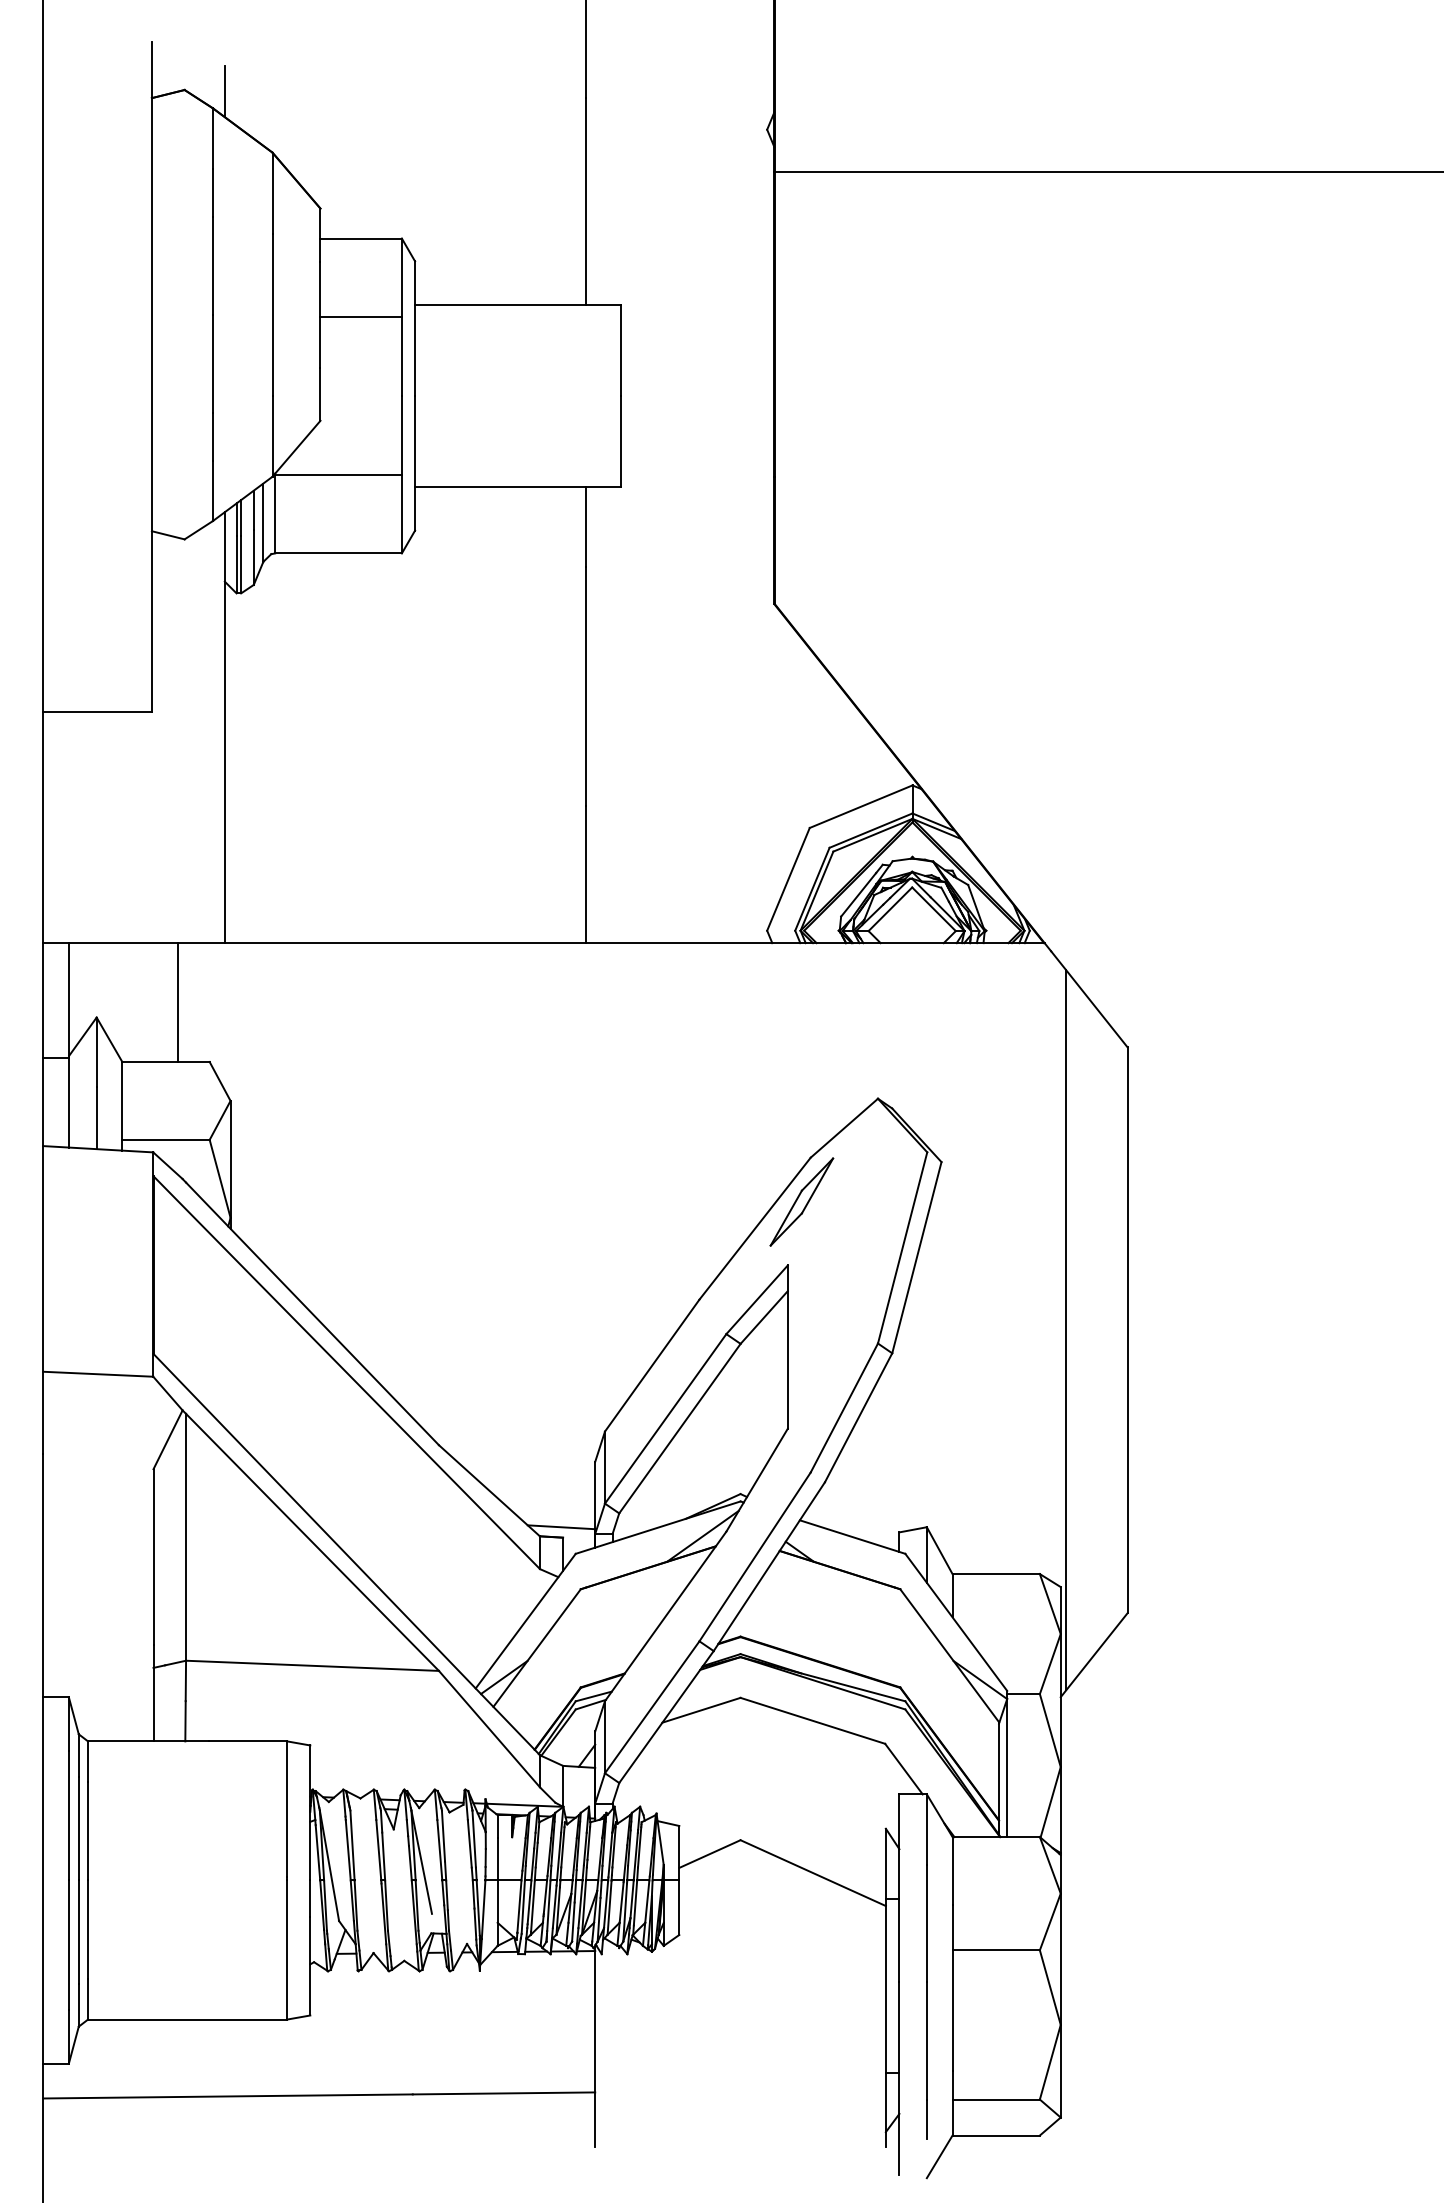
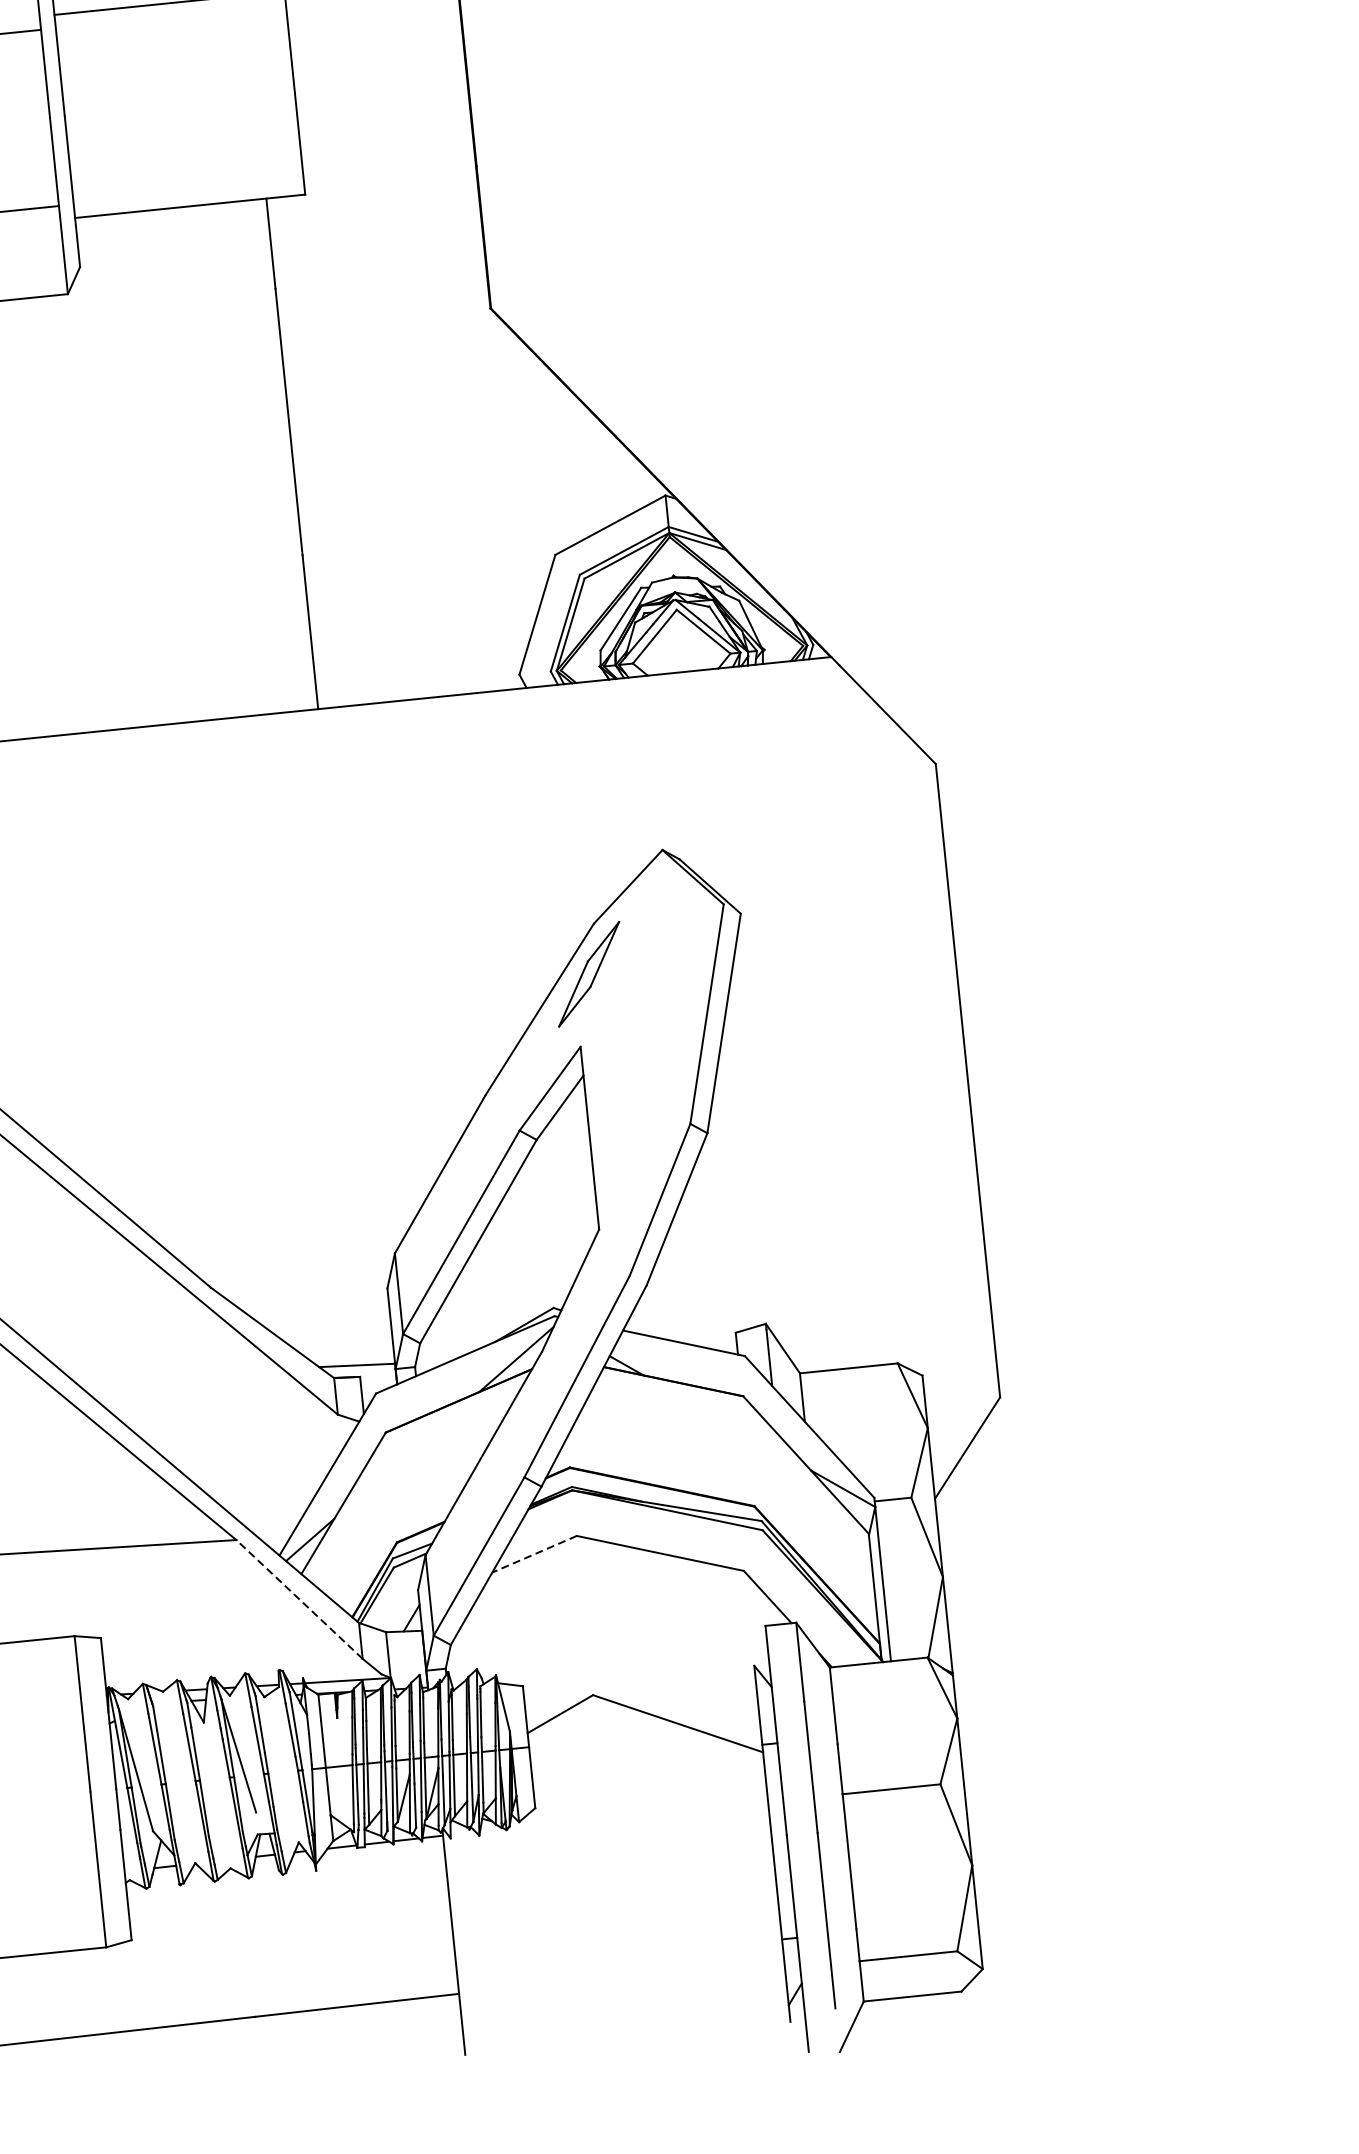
line: (1066, 1330) -> (899, 1087), removed
line: (701, 1710) -> (534, 1554), solid -> dashed
line: (489, 1728) -> (299, 1598), solid -> dashed

